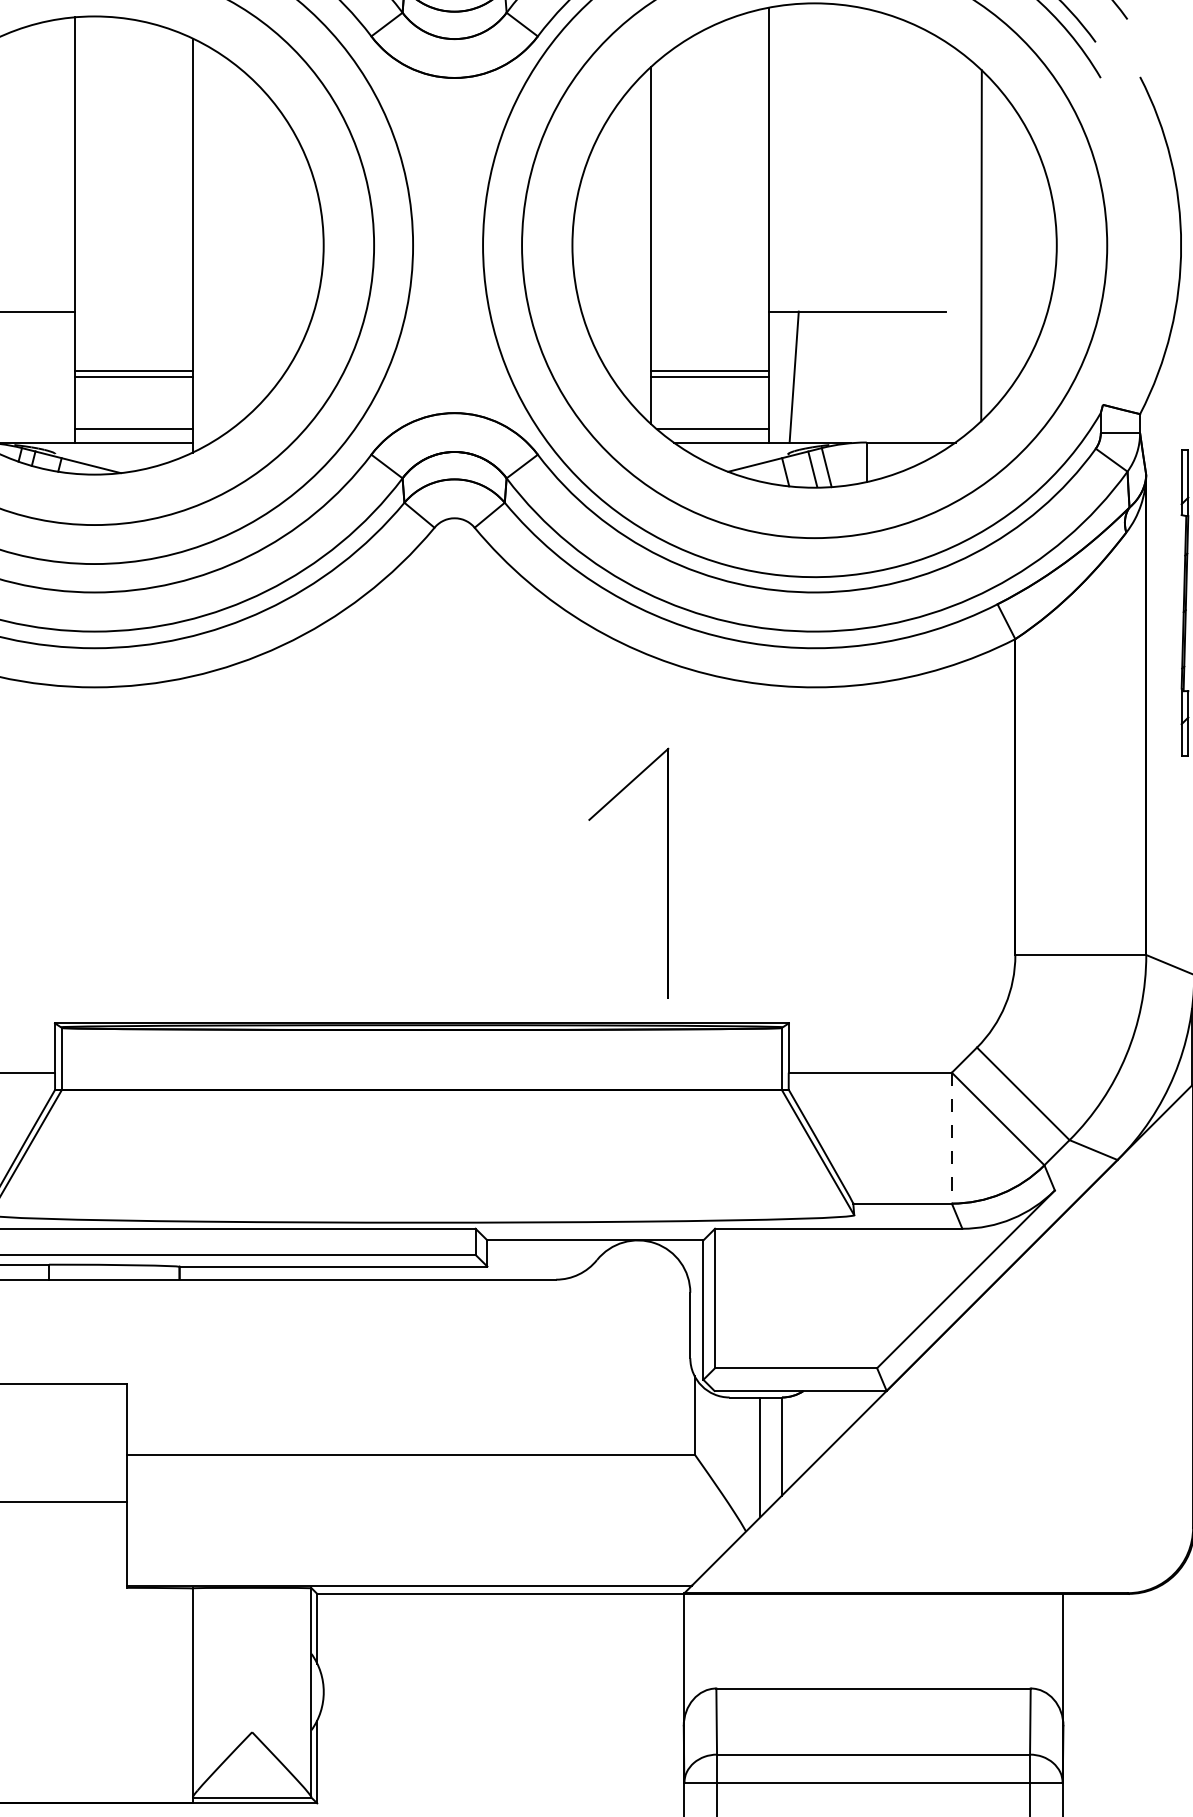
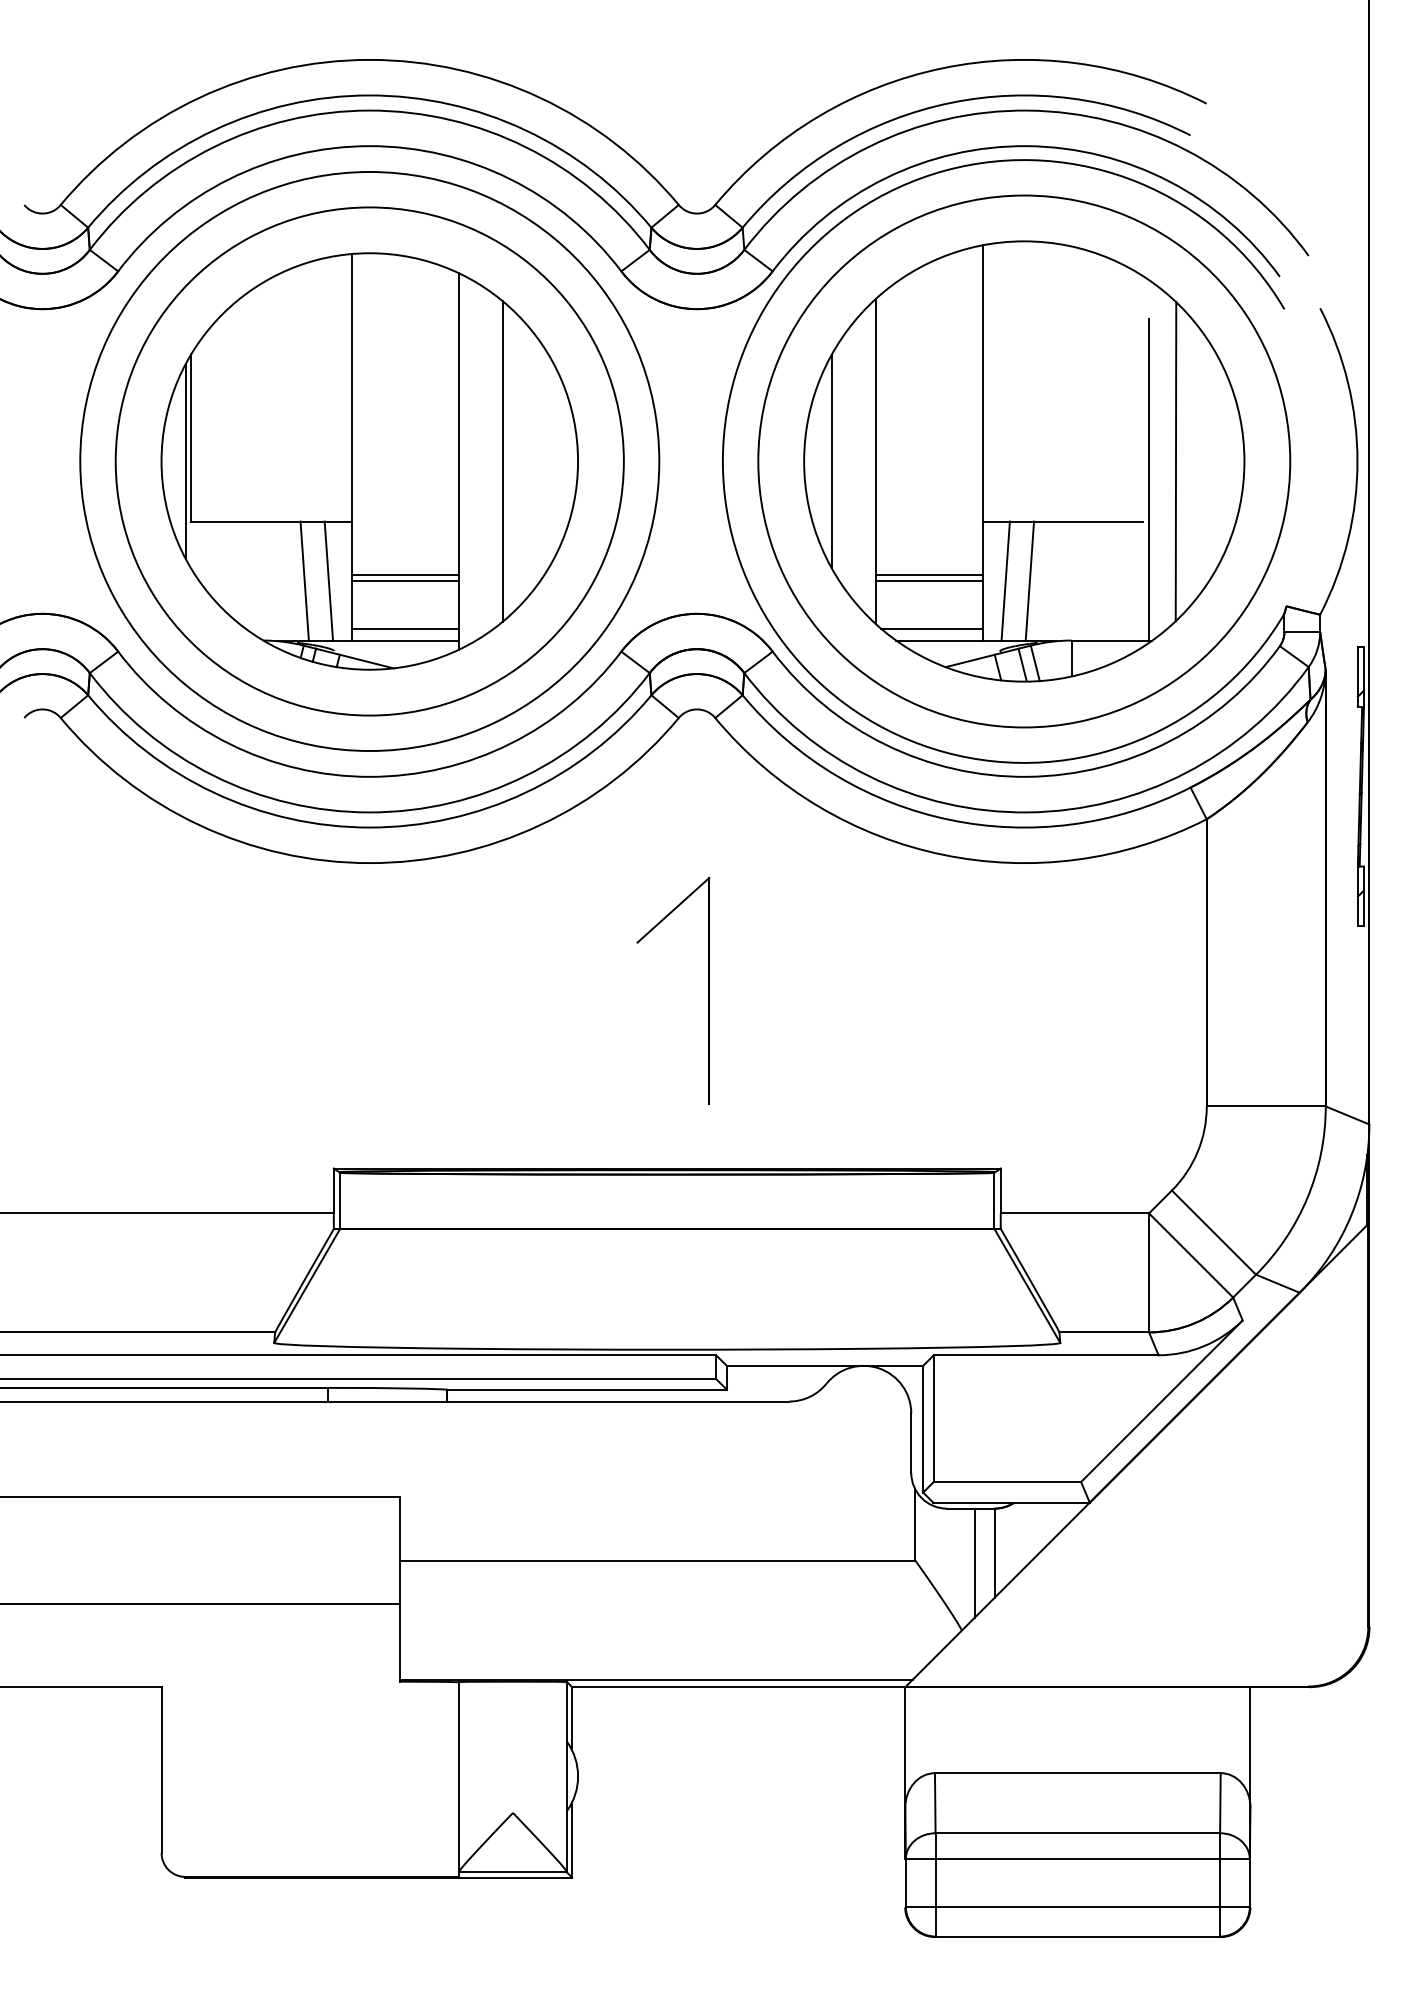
line: (240, 245) -> (502, 461), added
line: (602, 245) -> (831, 461), added
line: (951, 265) -> (1148, 479), added
line: (22, 376) -> (304, 580), added
line: (49, 376) -> (328, 580), added
line: (820, 376) -> (1029, 580), added
part: (667, 872) -> (708, 990), moved
line: (952, 1138) -> (1149, 1273), dashed -> solid

